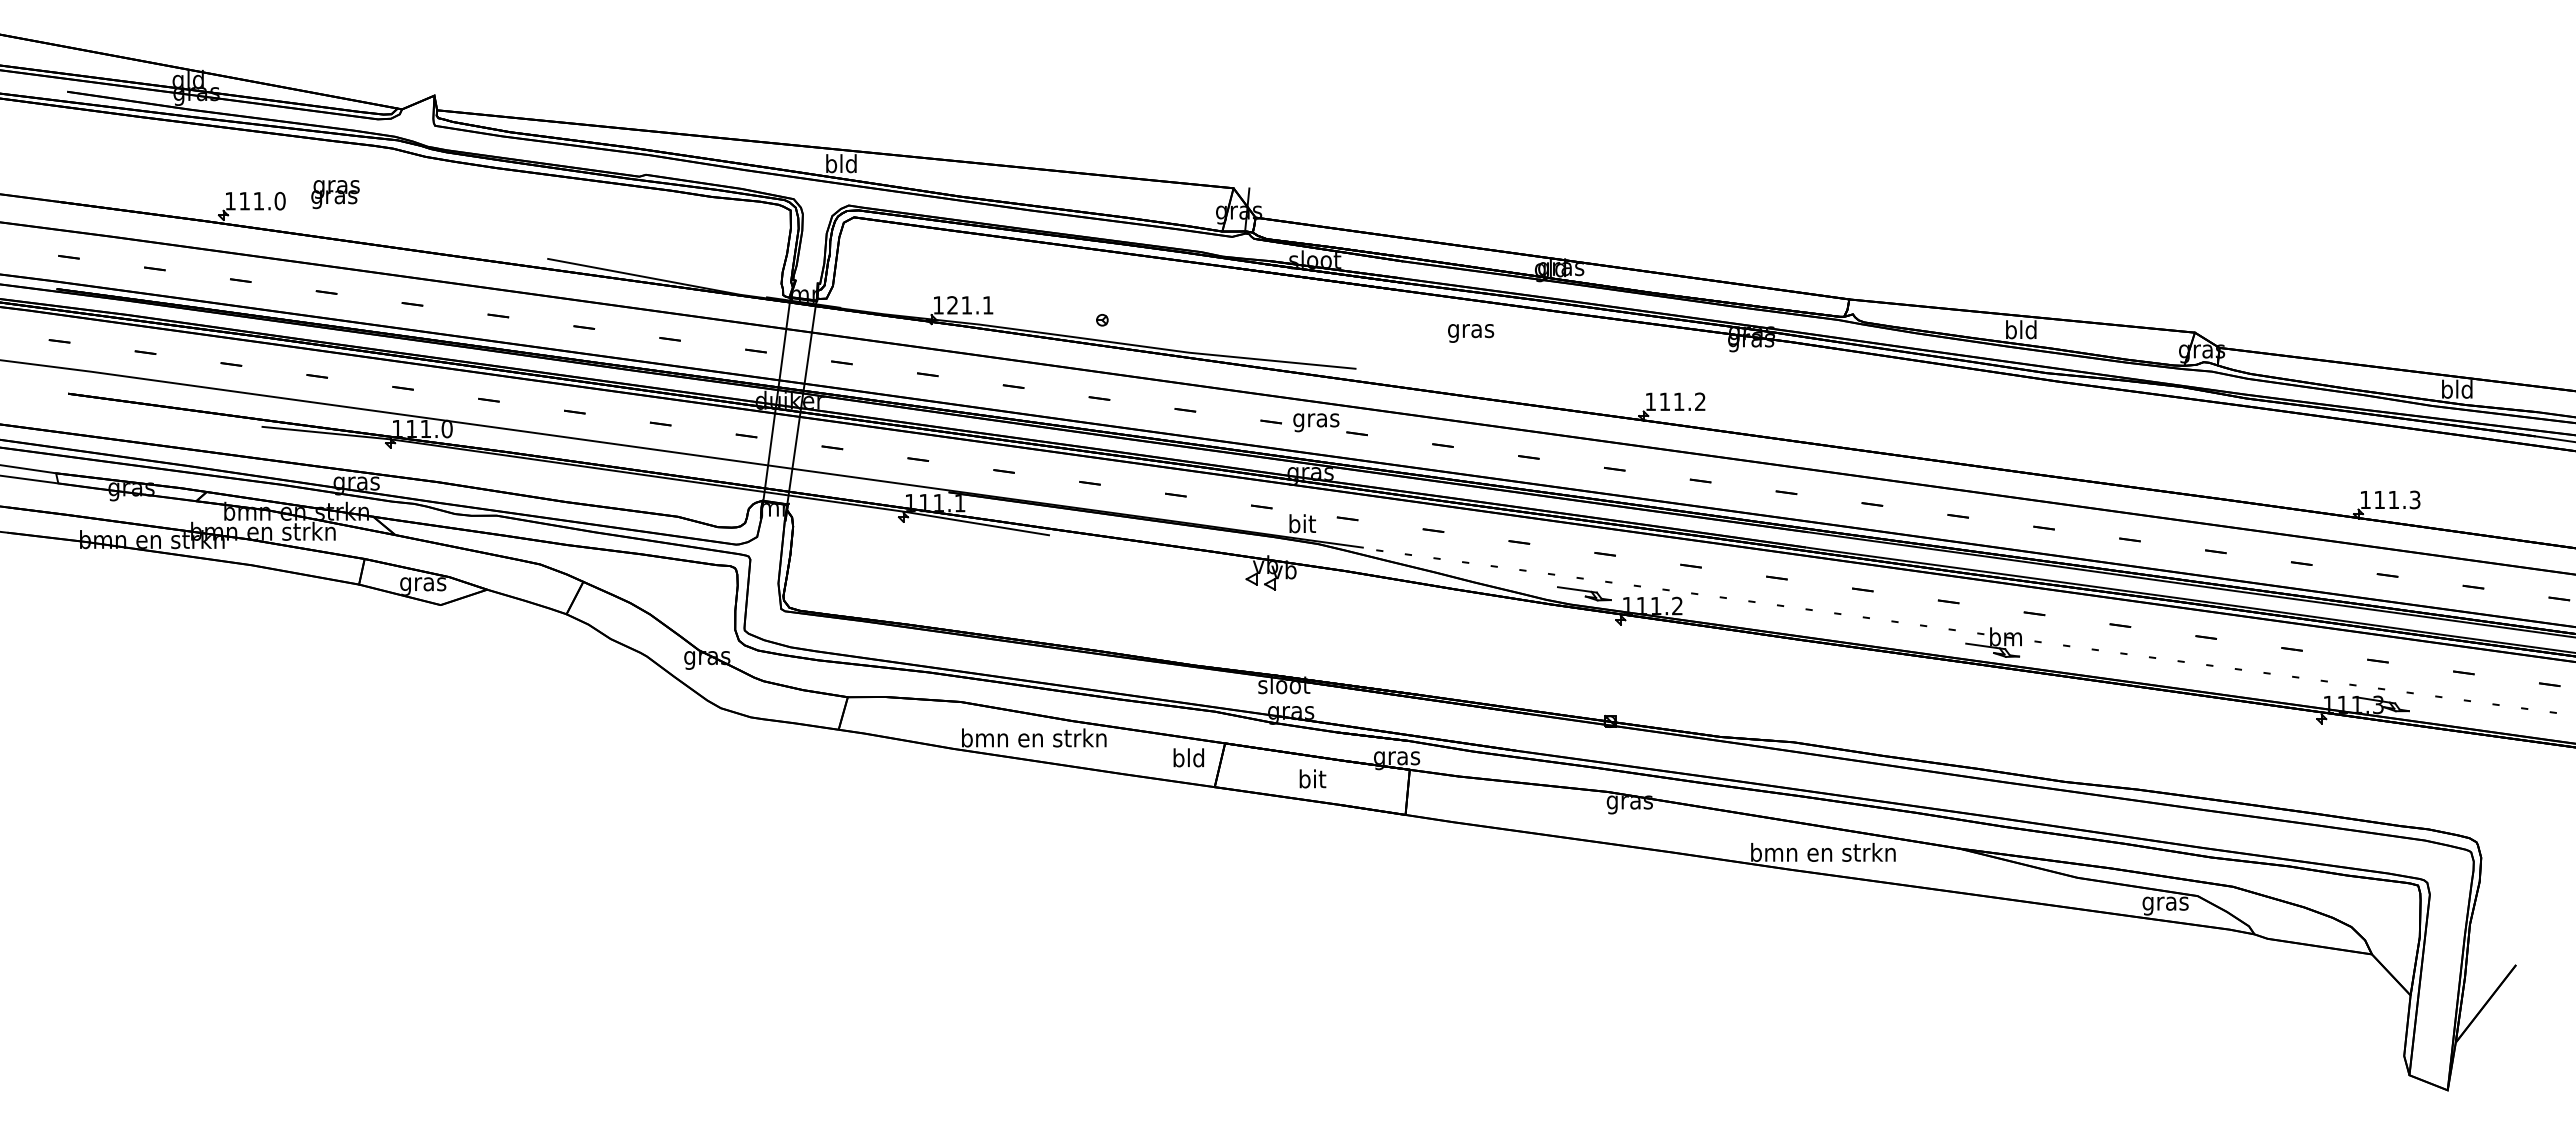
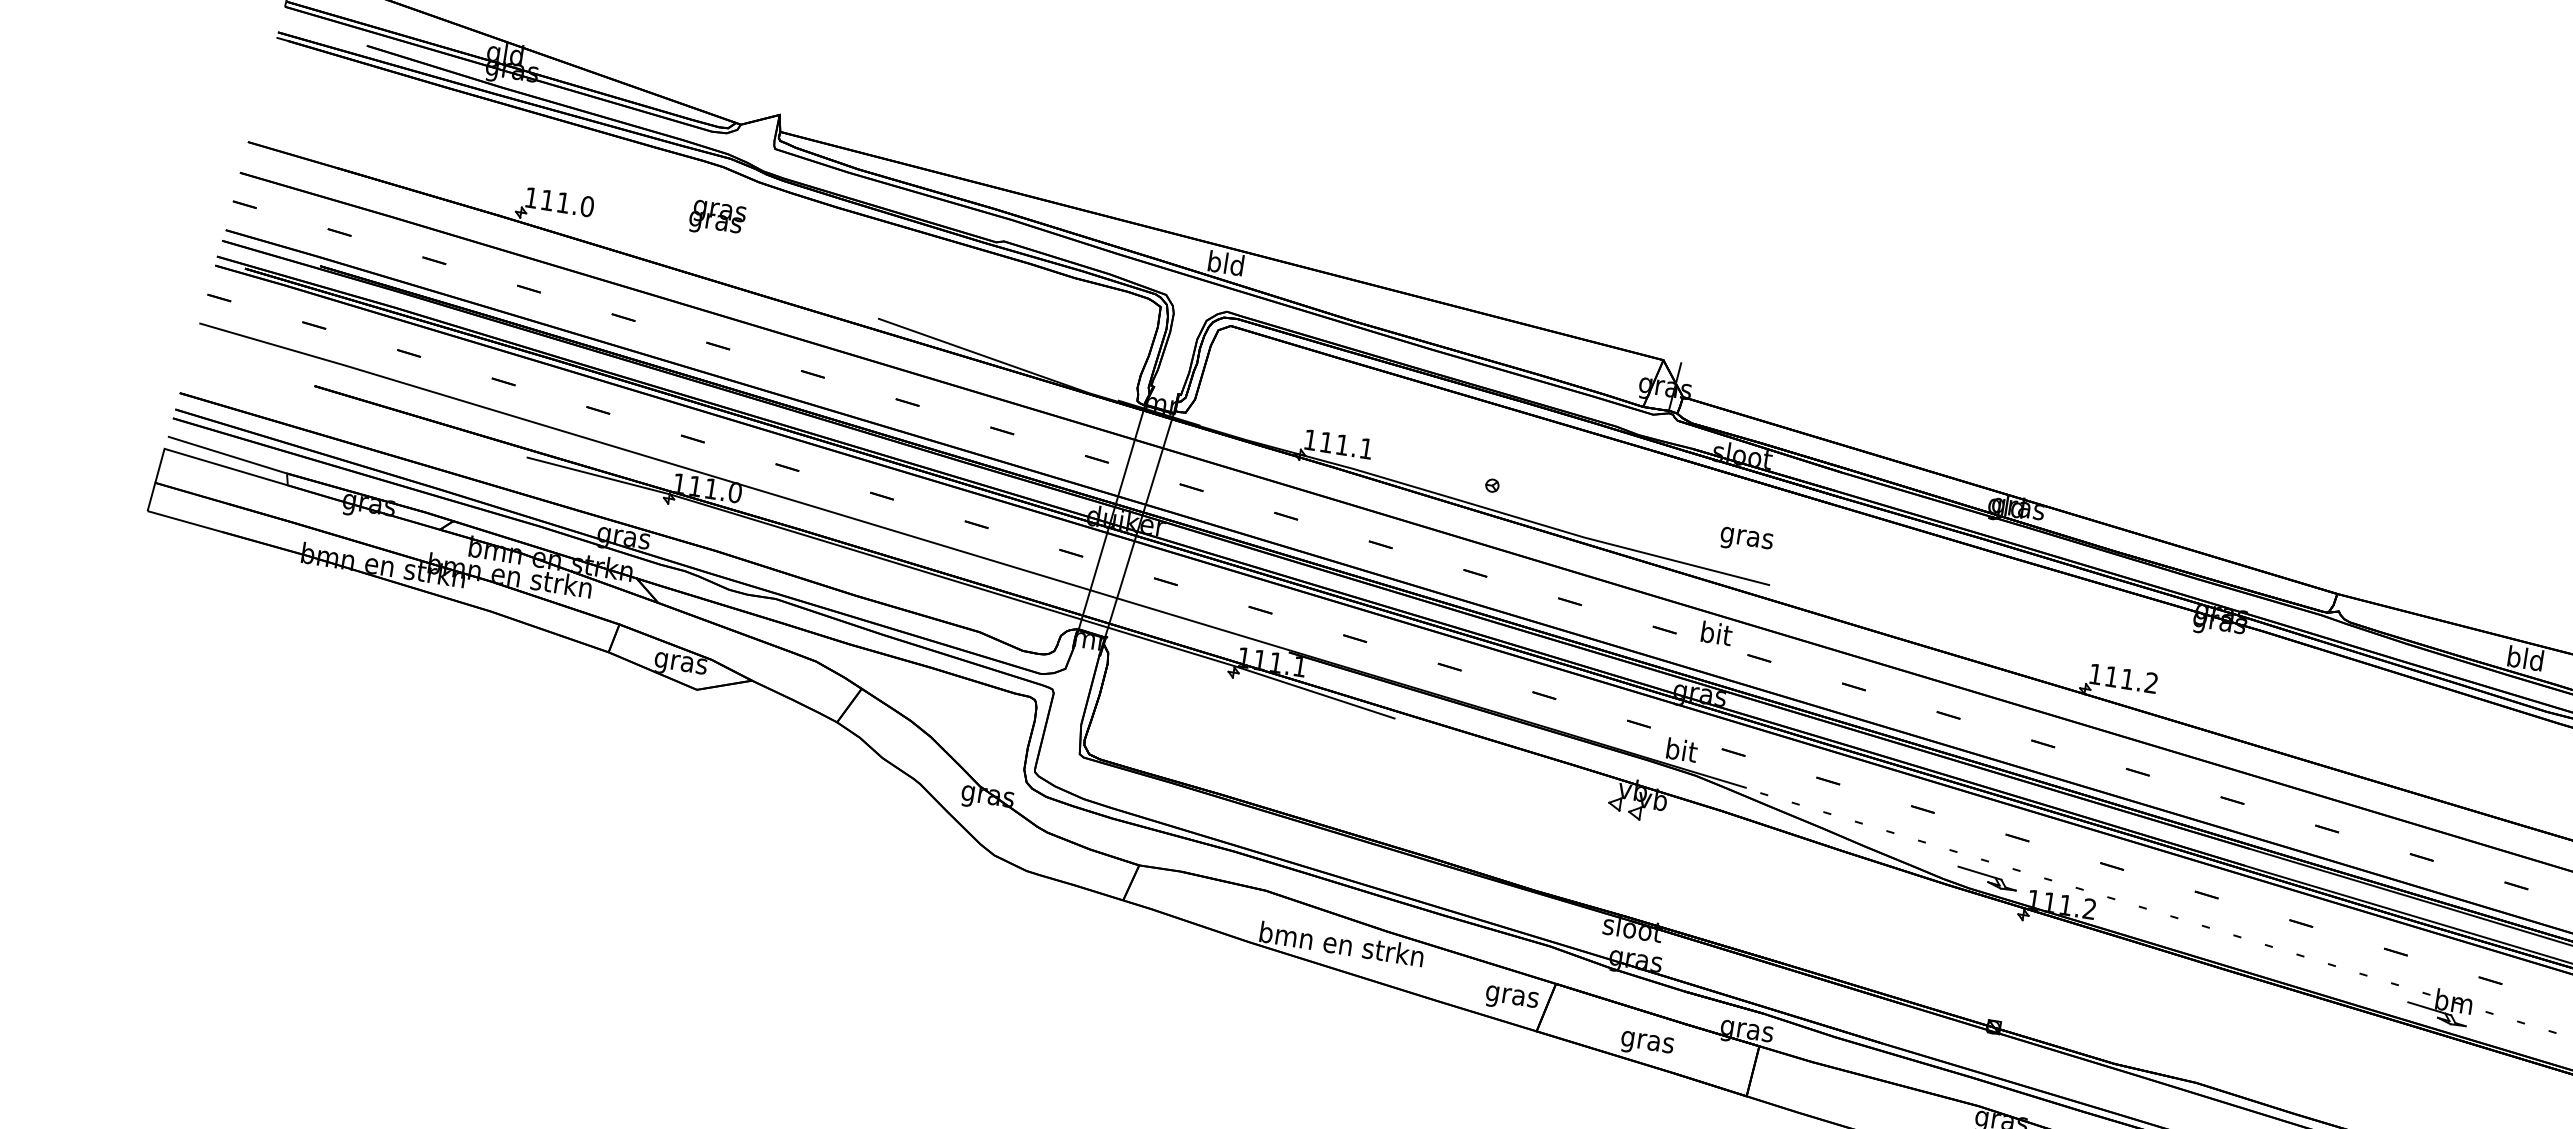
text: (335, 194) -> (717, 219), moved
text: (952, 305) -> (1326, 442), 121.1 -> 111.1
text: (1471, 333) -> (1747, 540), moved
text: (1316, 420) -> (1715, 636), gras -> bit
text: (1188, 760) -> (1511, 996), bld -> gras
text: (1312, 781) -> (1647, 1042), bit -> gras

